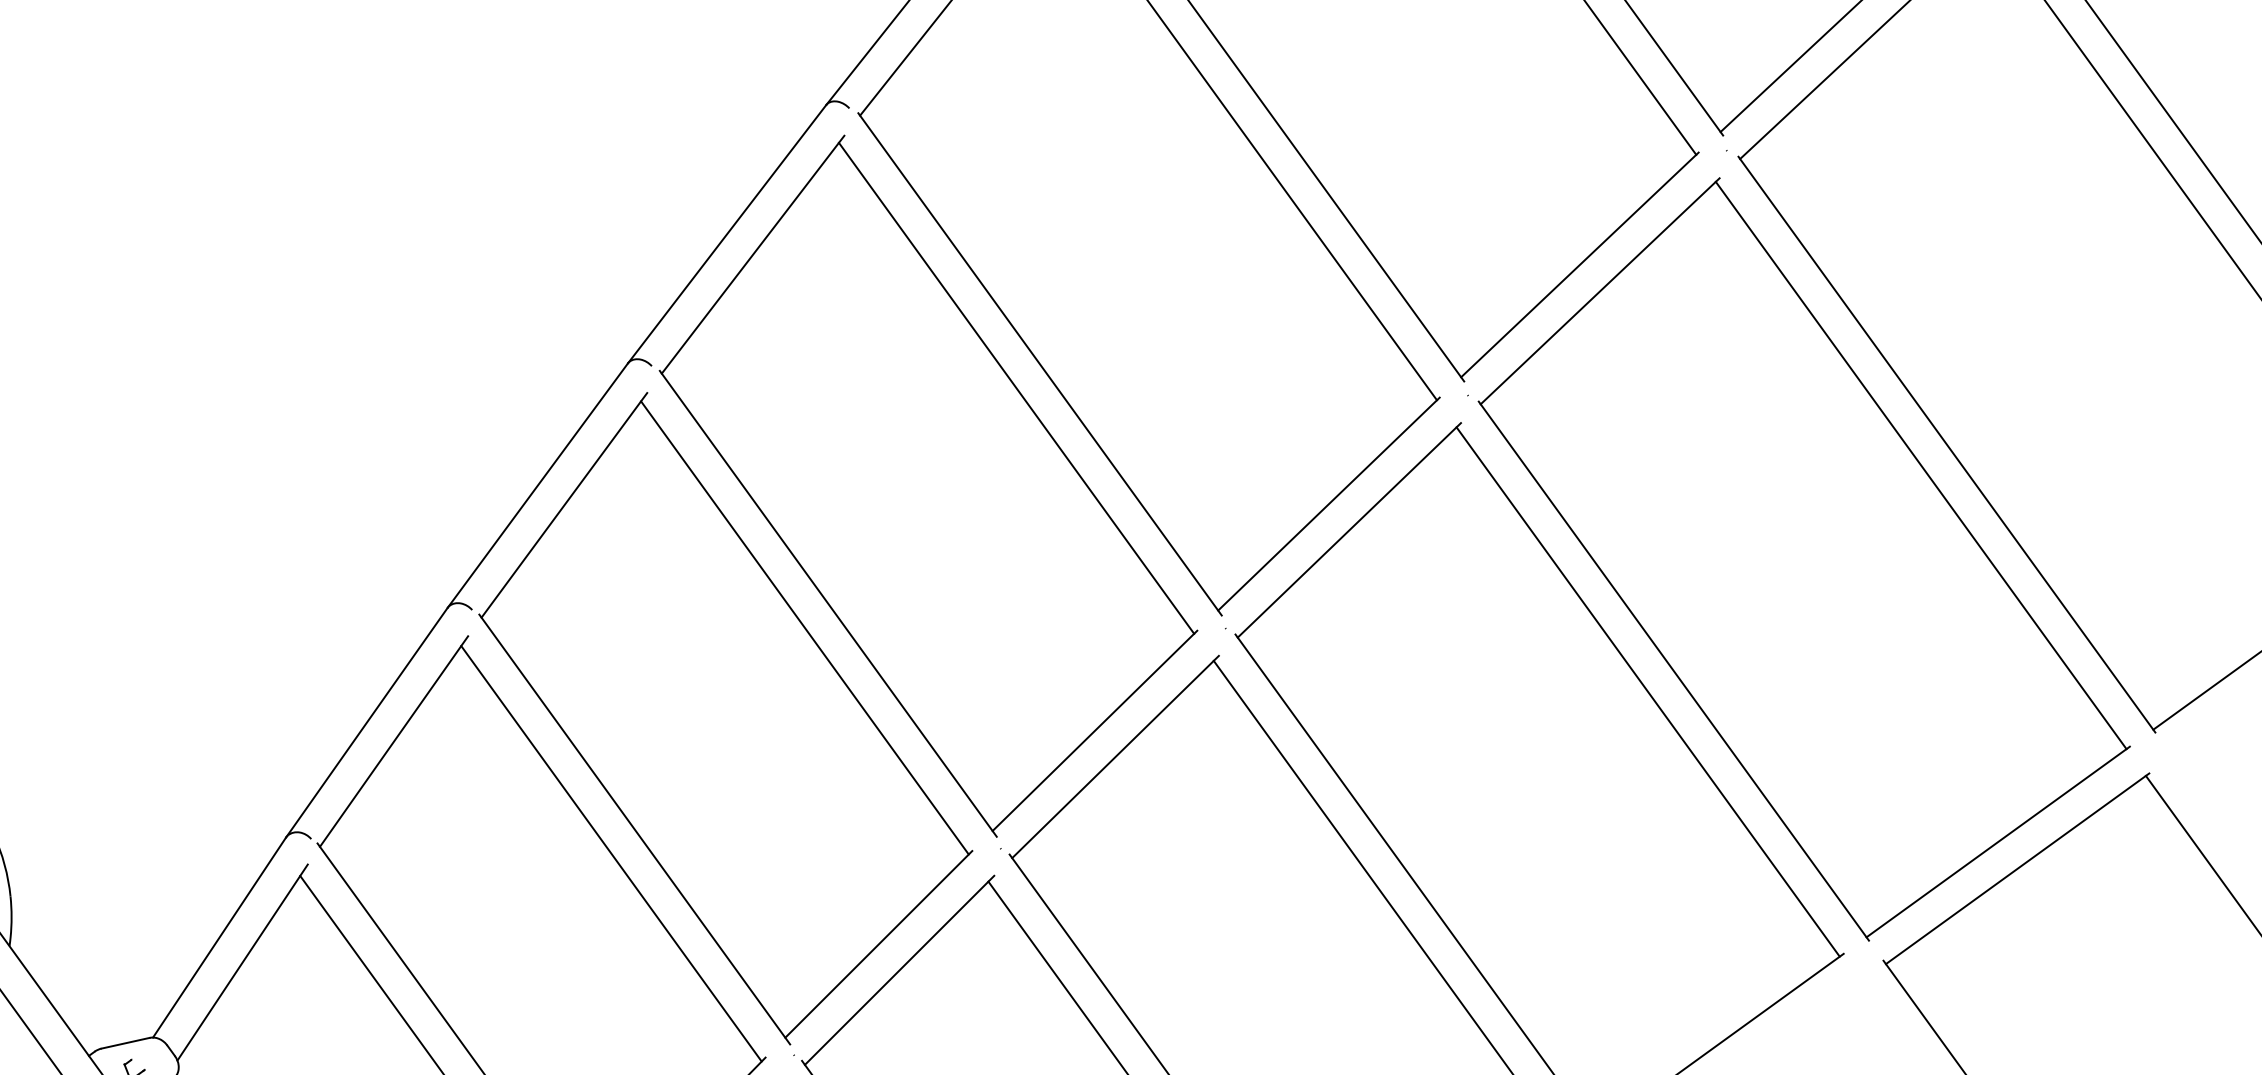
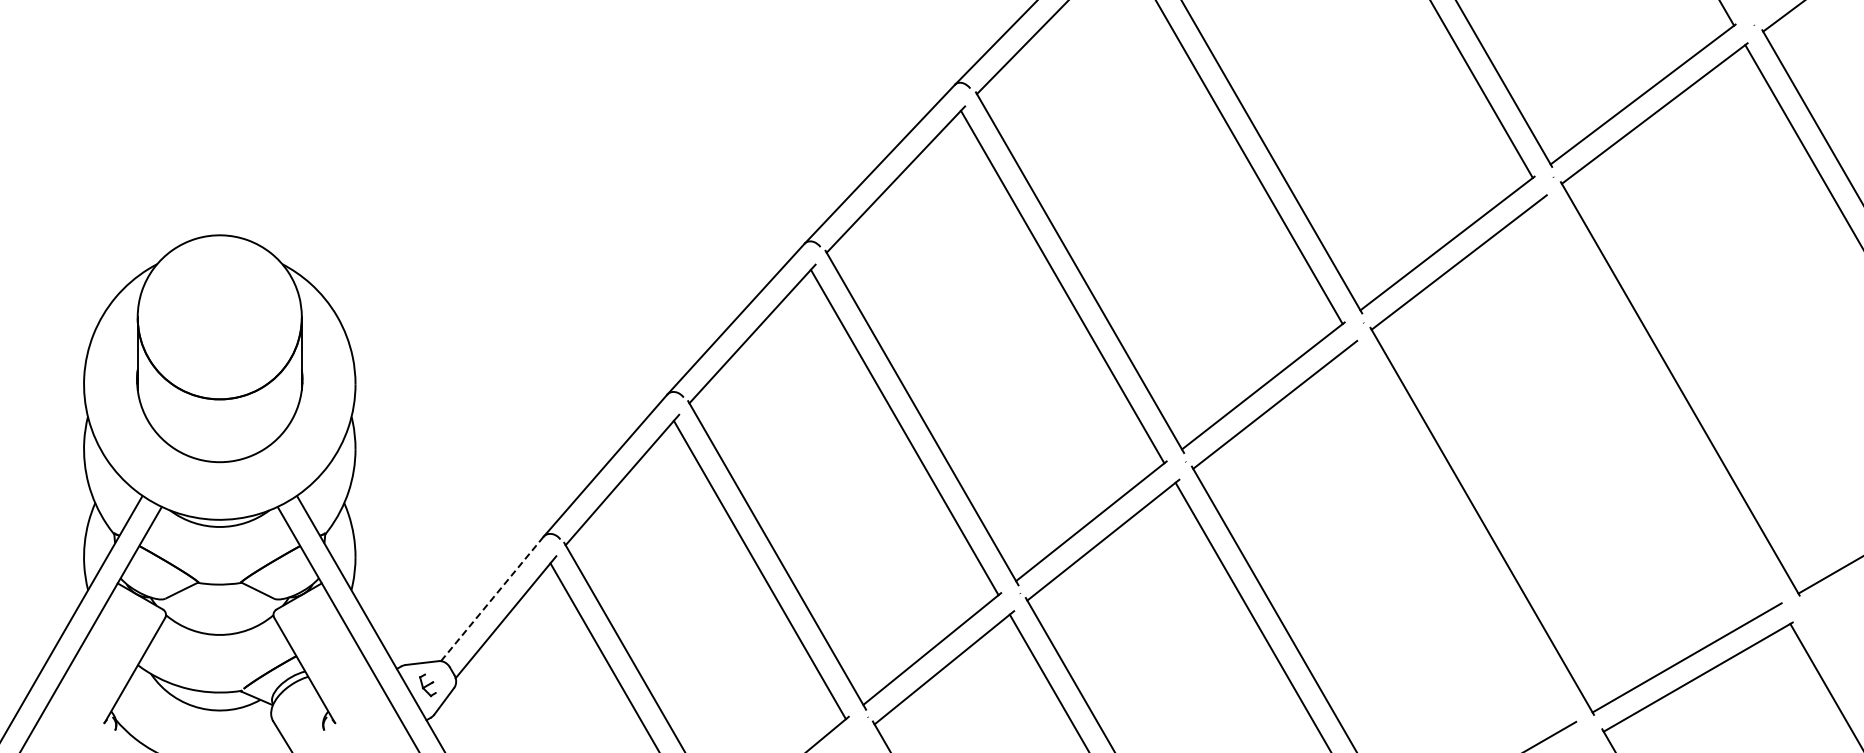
line: (1920, 464) -> (1661, 400), removed
line: (1647, 691) -> (1463, 533), removed
line: (219, 938) -> (492, 599), solid -> dashed

